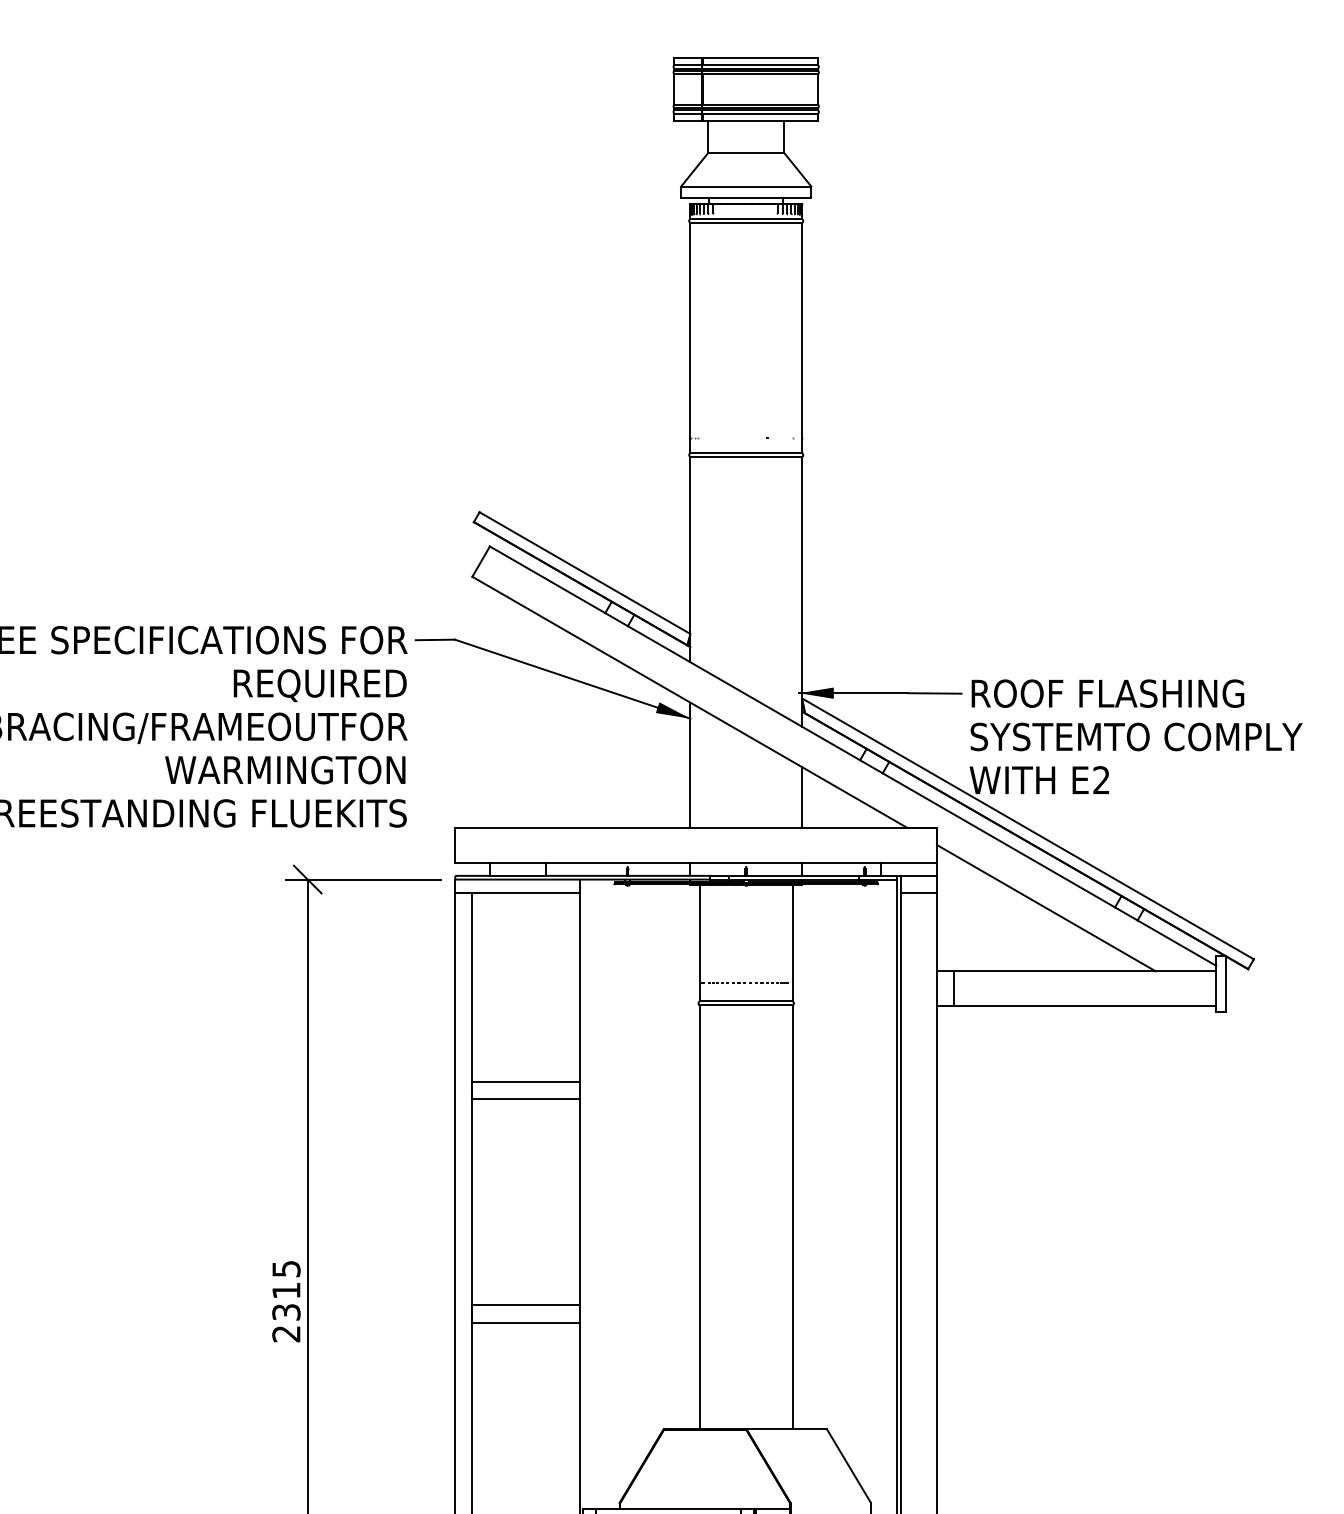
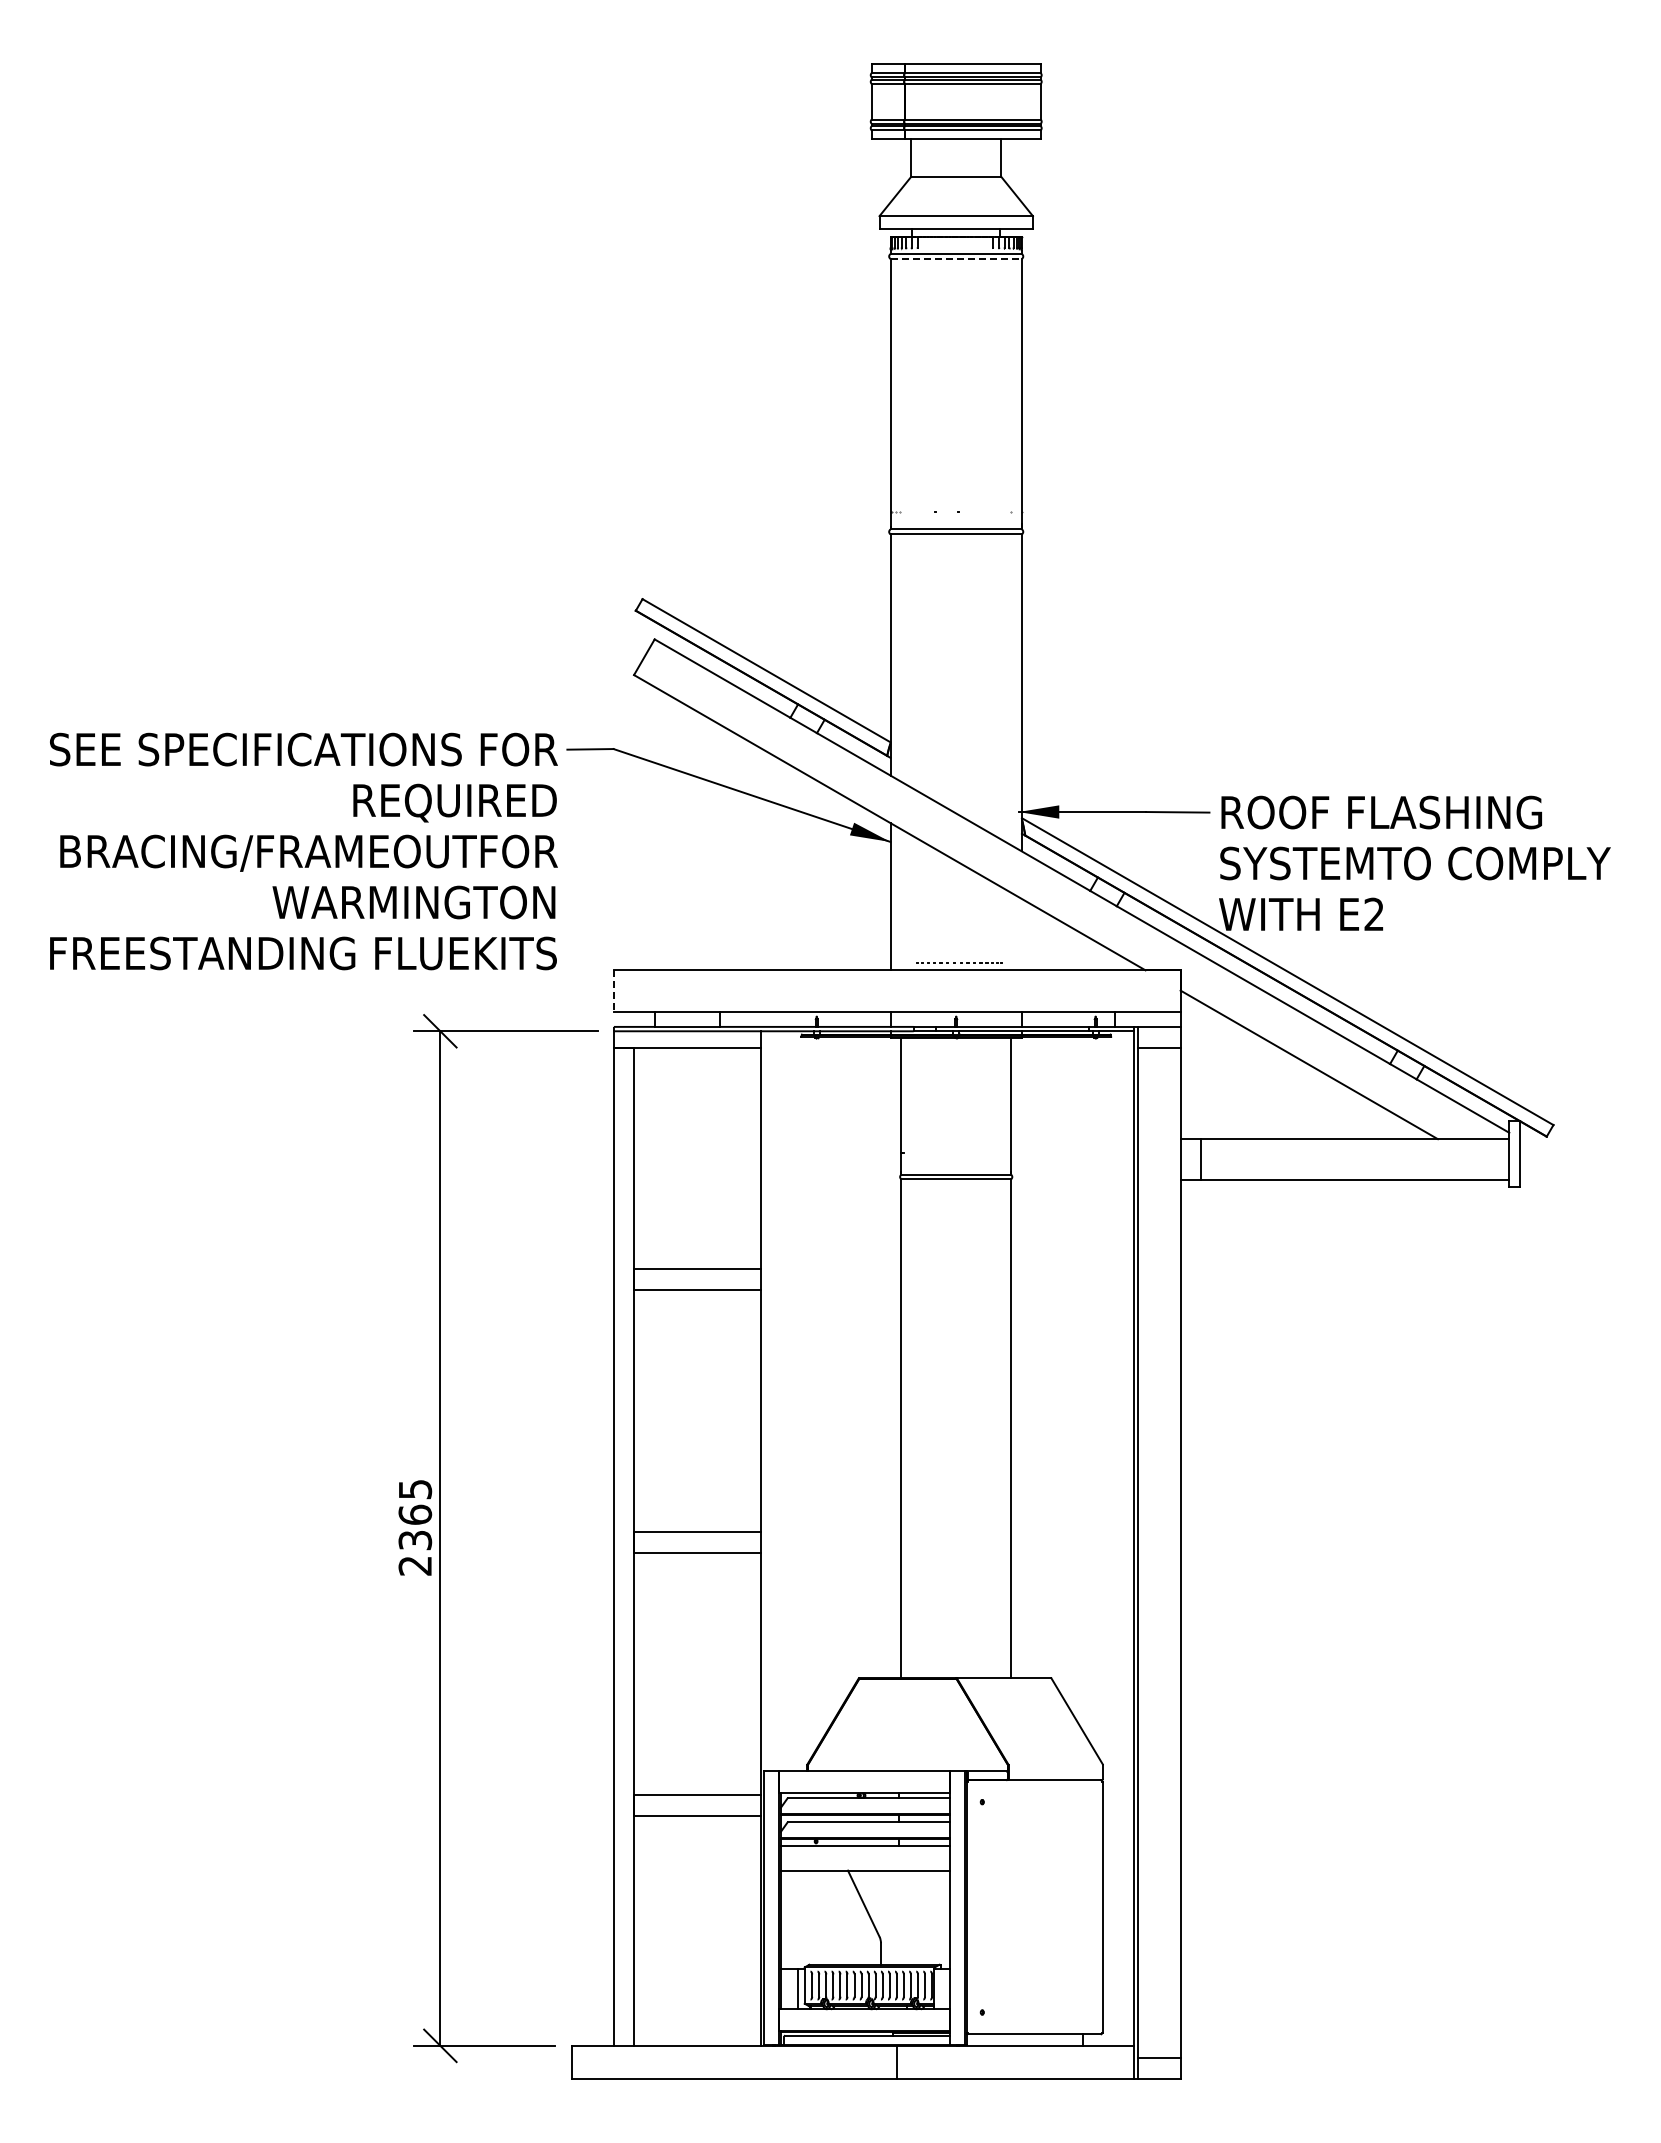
line: (746, 222) -> (956, 258), solid -> dashed
line: (801, 797) -> (1021, 934), removed
line: (454, 844) -> (613, 990), solid -> dashed
part: (749, 982) -> (959, 962), moved
text: (286, 1290) -> (415, 1514), 2315 -> 2365

